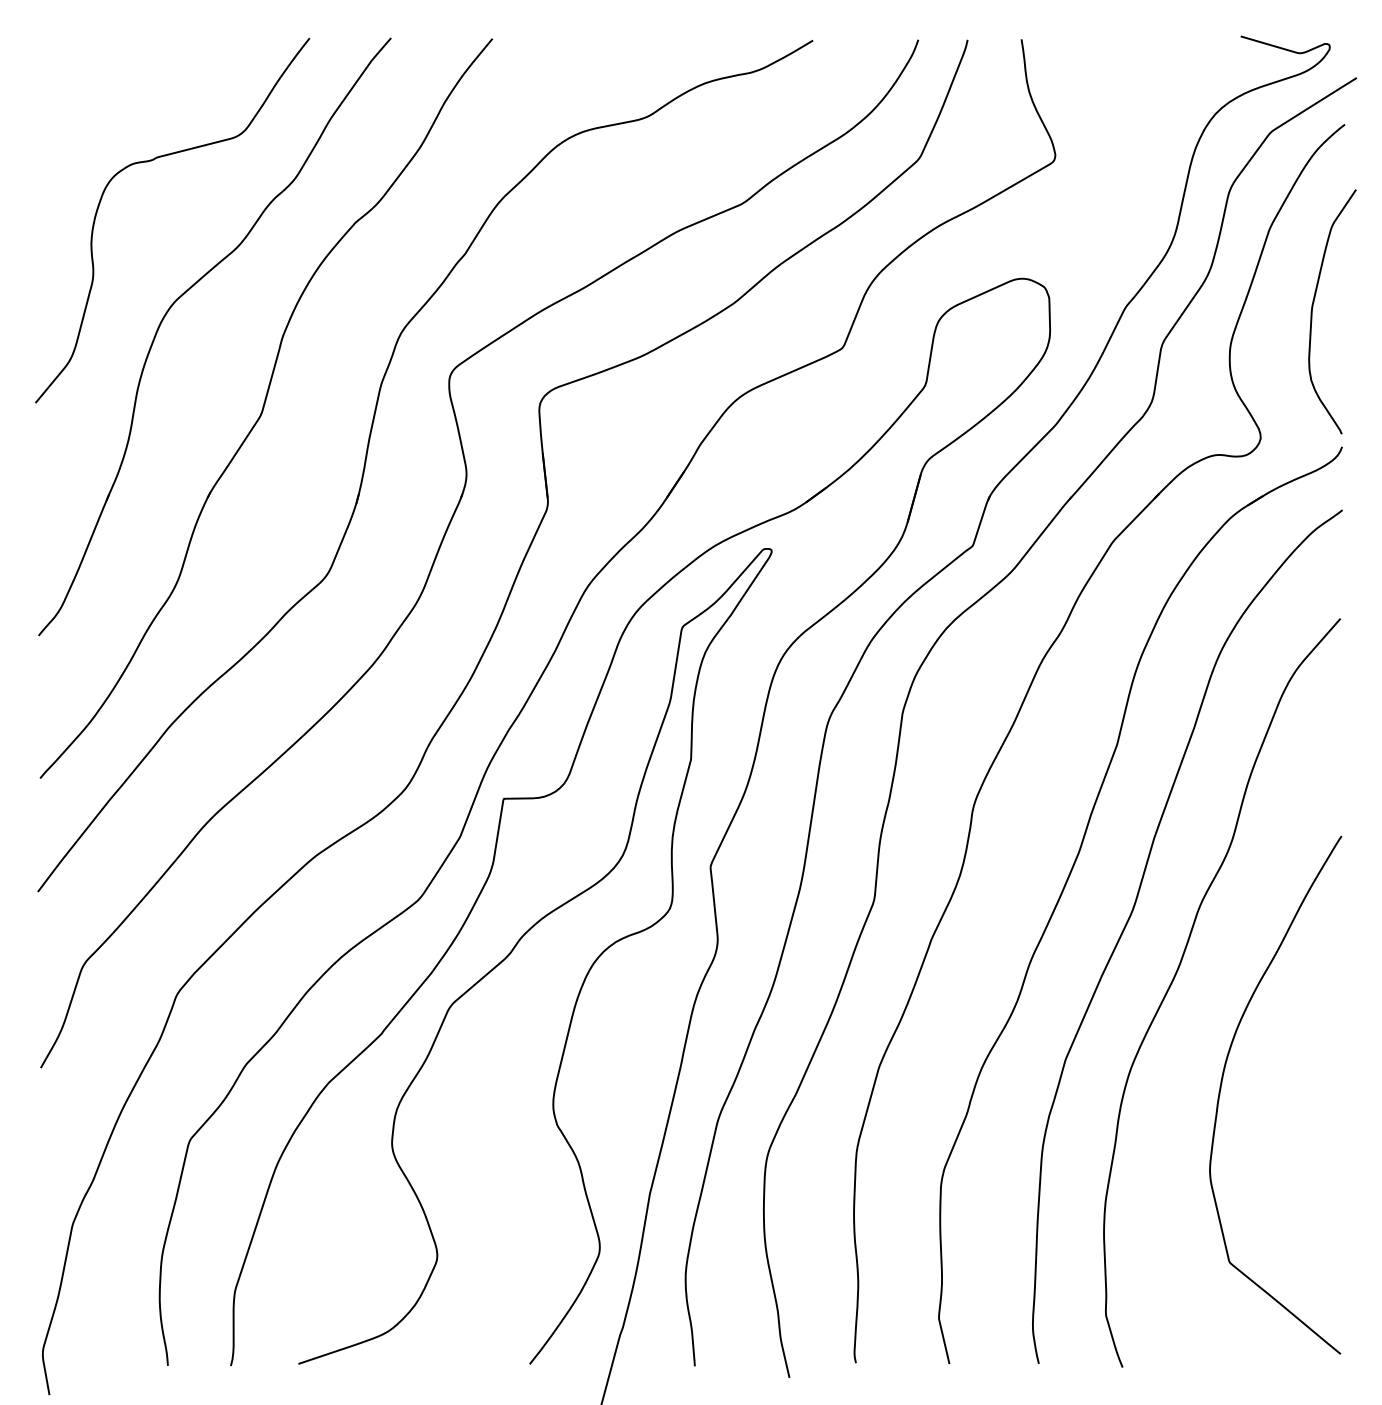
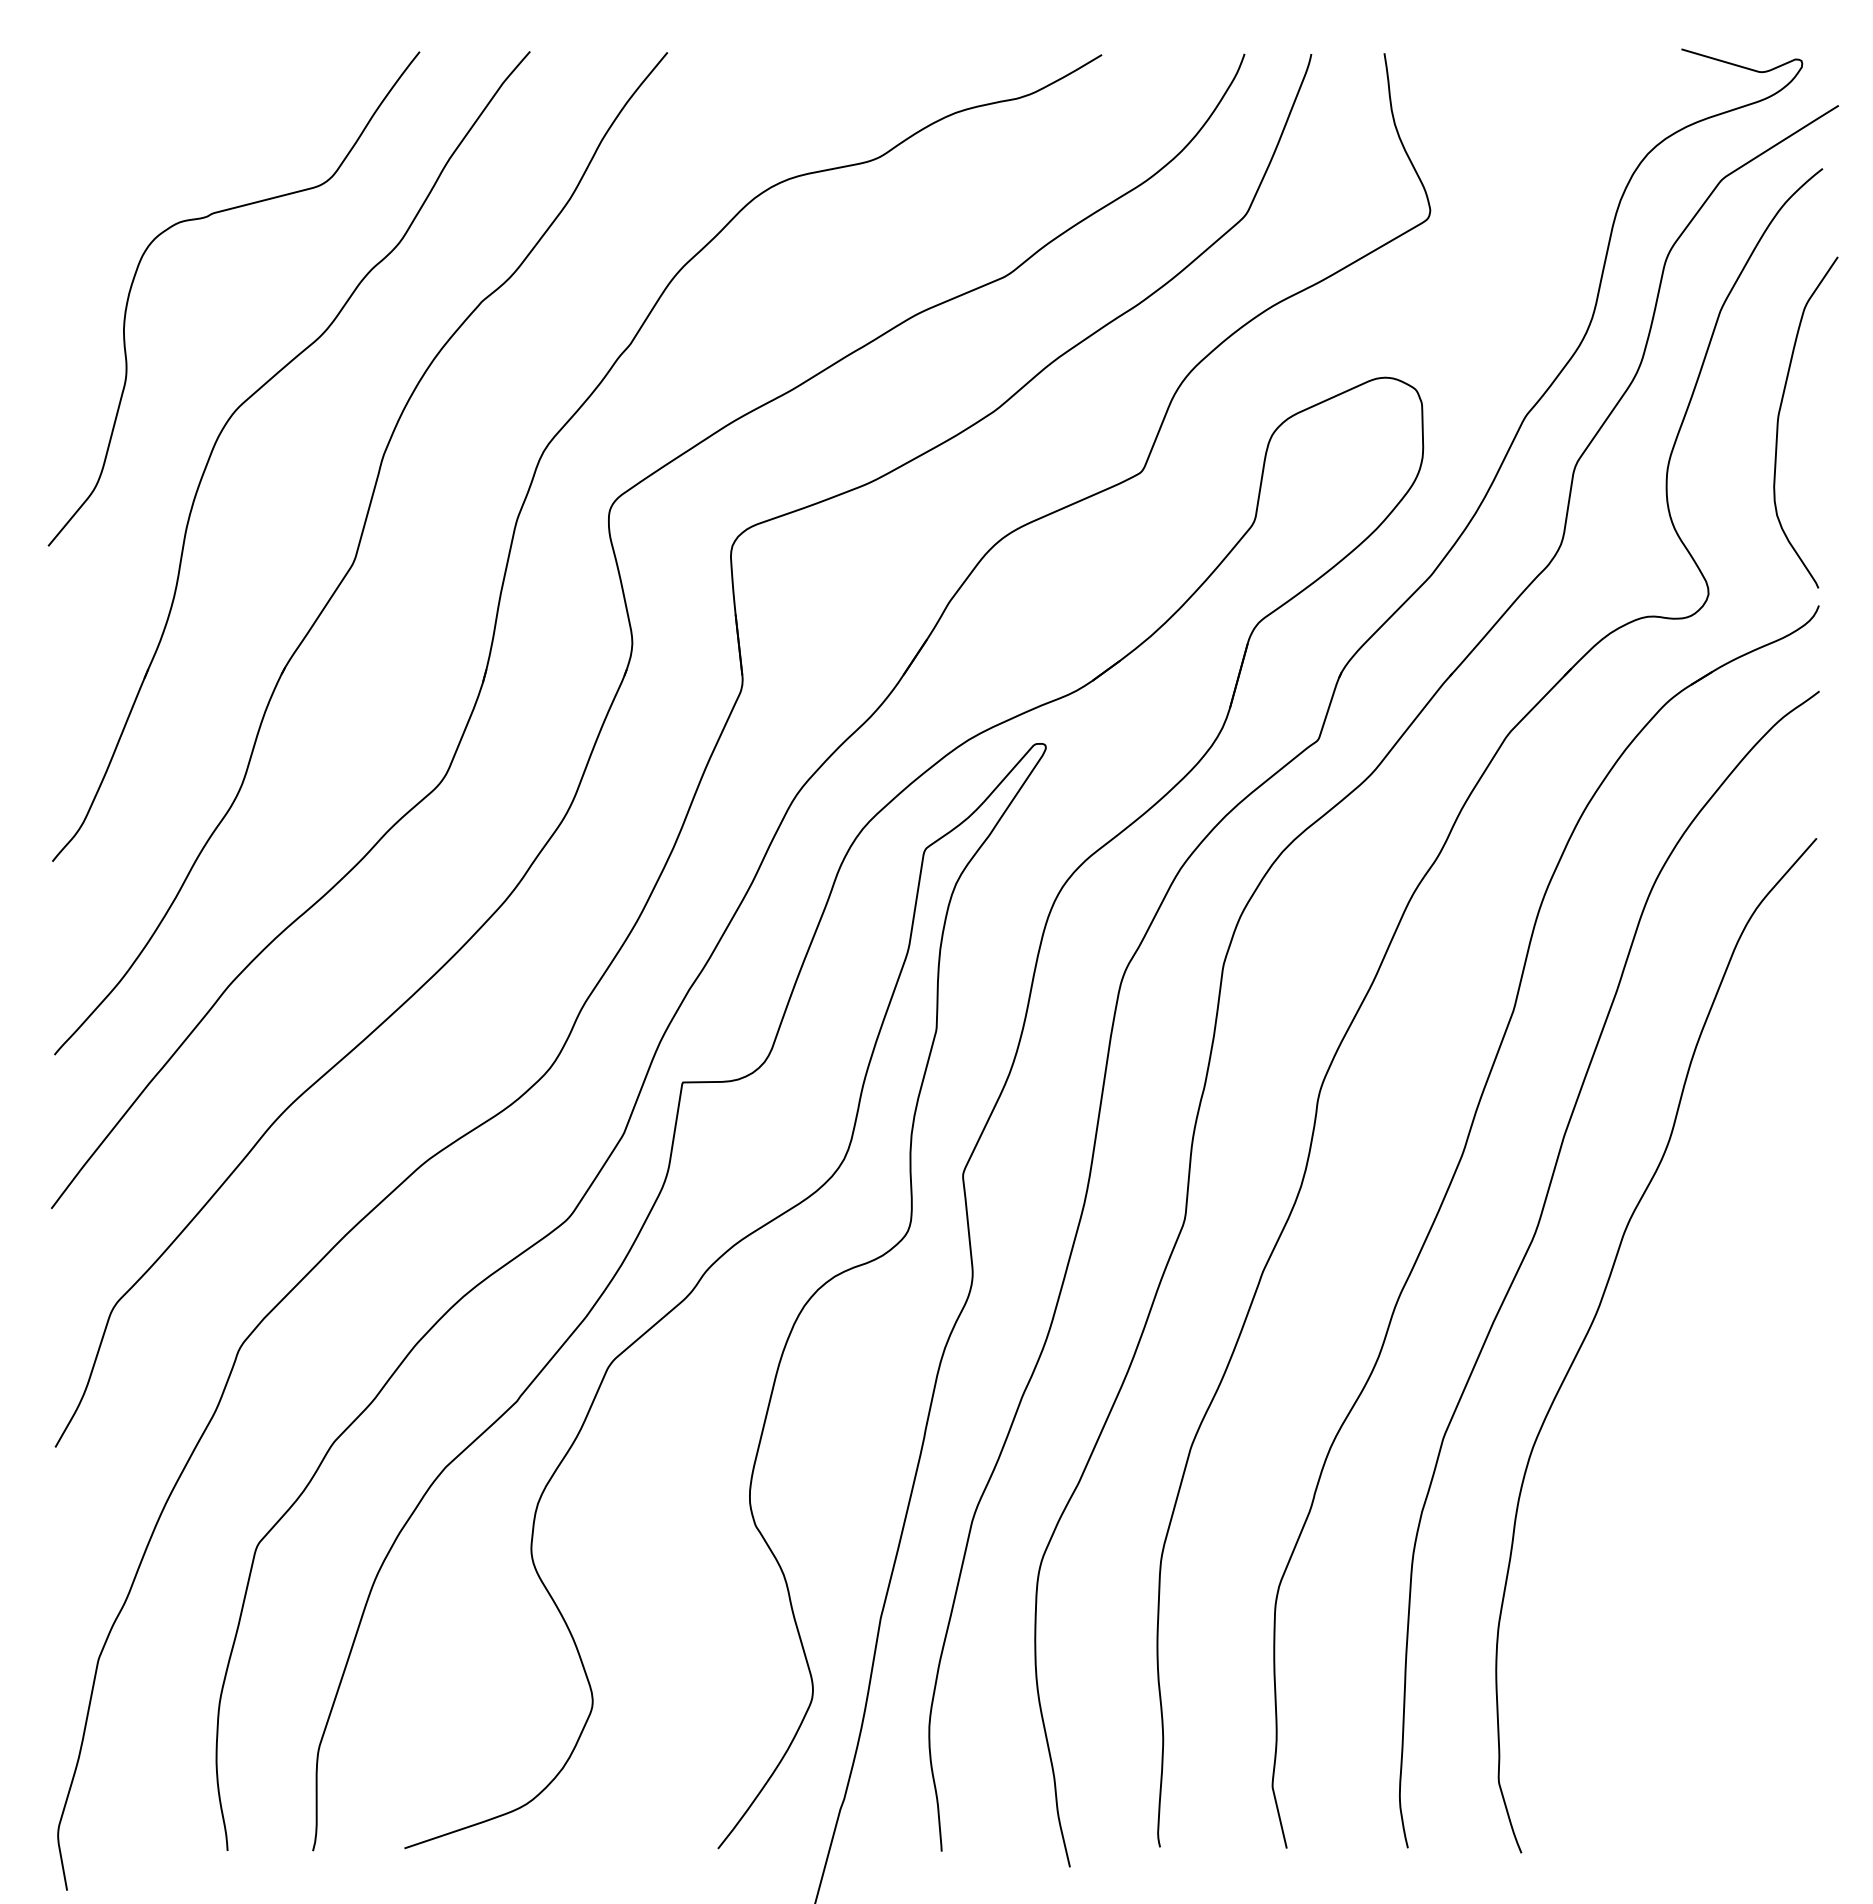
curve: (1221, 1087) -> (1655, 1473), removed

